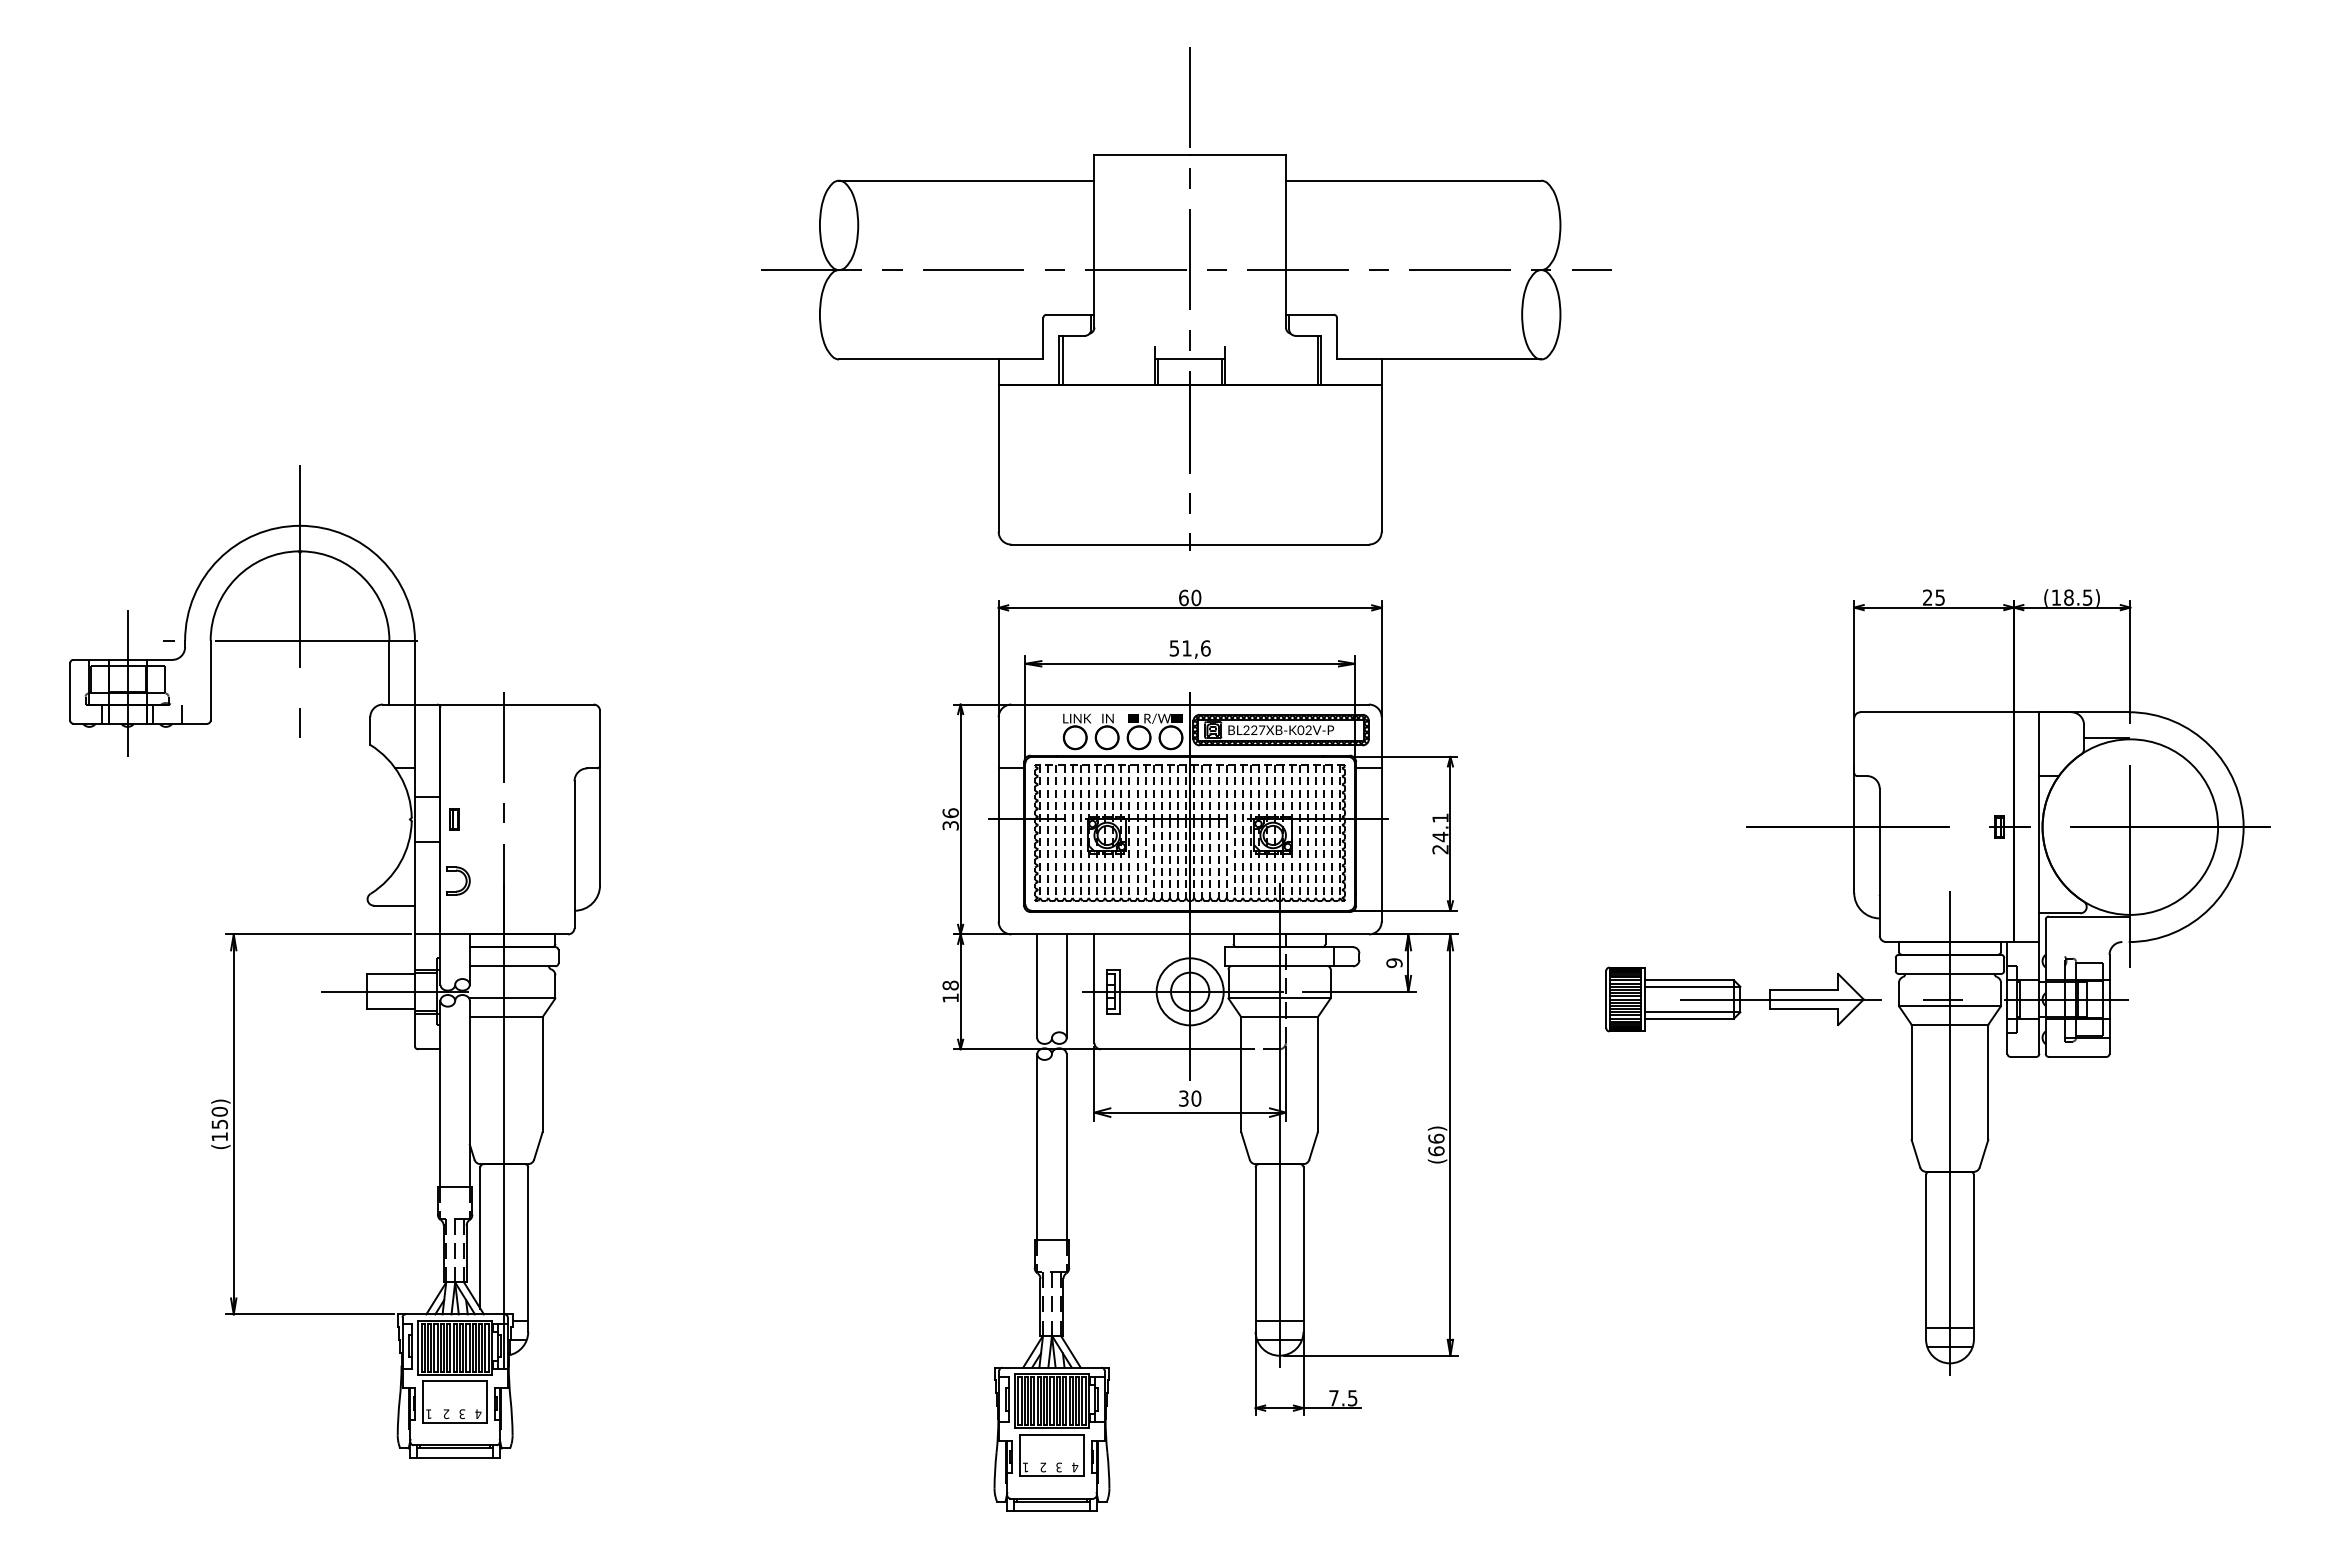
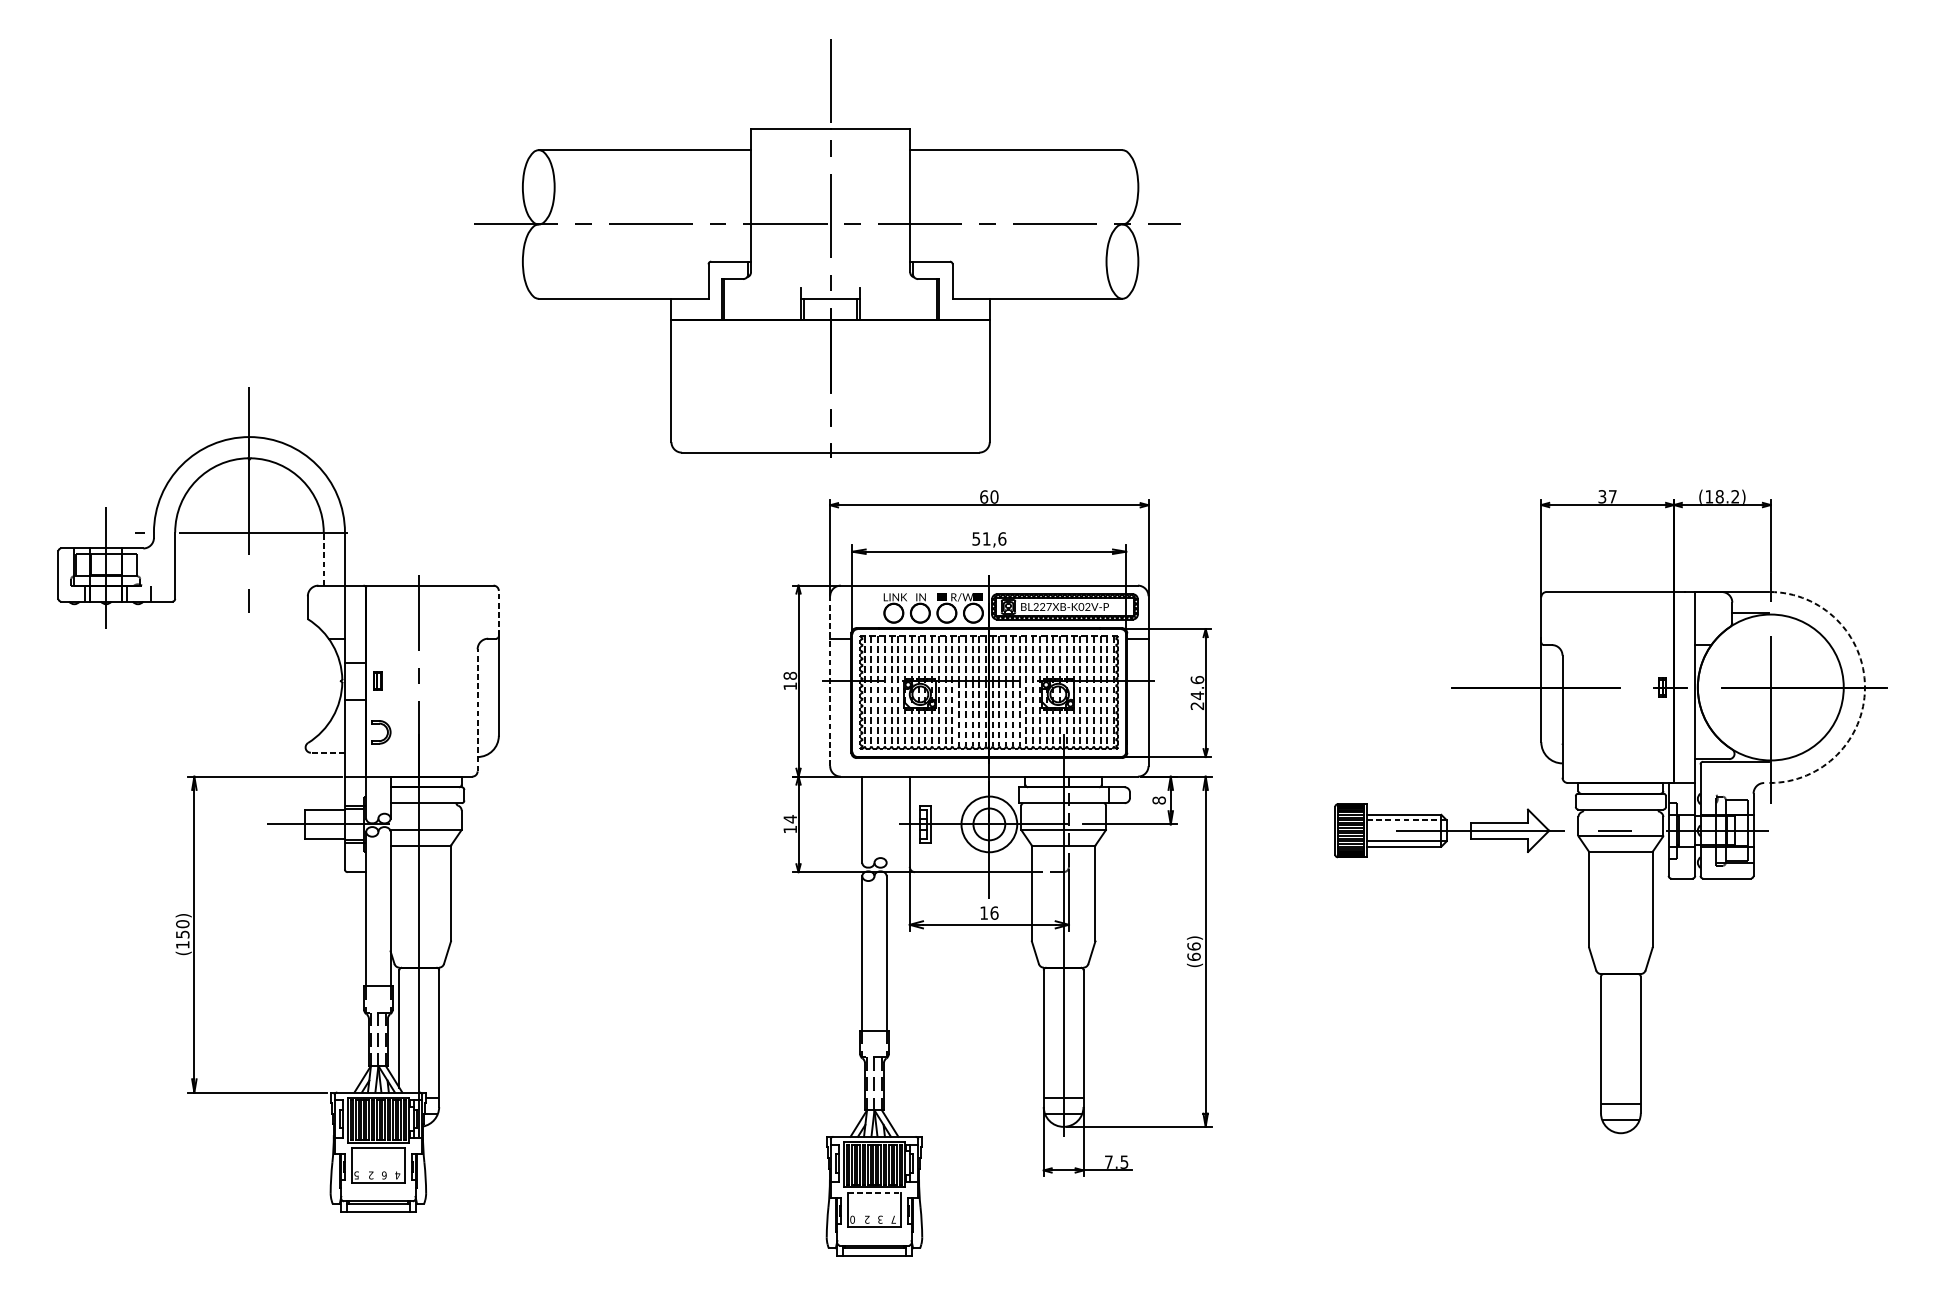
part: (1186, 298) -> (827, 248), moved
text: (1933, 597) -> (1607, 496), 25 -> 37
text: (2087, 597) -> (1735, 496), (18.5) -> (18.2)
line: (389, 672) -> (323, 558), solid -> dashed
line: (600, 737) -> (499, 613), solid -> dashed
text: (1440, 817) -> (1197, 679), 24.1 -> 24.6
line: (998, 818) -> (830, 680), solid -> dashed
text: (950, 819) -> (790, 681), 36 -> 18
arc: (2243, 827) -> (1864, 687), solid -> dashed
line: (574, 854) -> (477, 710), solid -> dashed
line: (393, 905) -> (327, 752), solid -> dashed
text: (1394, 963) -> (1159, 800), 9 -> 8
text: (950, 985) -> (790, 819), 18 -> 14
line: (1066, 986) -> (886, 819), removed
line: (1692, 986) -> (1406, 819), solid -> dashed
text: (1190, 1098) -> (989, 913), 30 -> 16
line: (1949, 1133) -> (1620, 942), removed
text: (428, 1413) -> (356, 1174), 1 -> 5
text: (462, 1414) -> (384, 1175), 3 -> 6
line: (1051, 1434) -> (874, 1192), solid -> dashed
text: (1025, 1467) -> (852, 1219), 1 -> 0
text: (1075, 1467) -> (894, 1219), 4 -> 7

